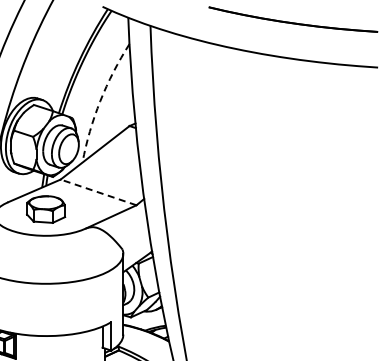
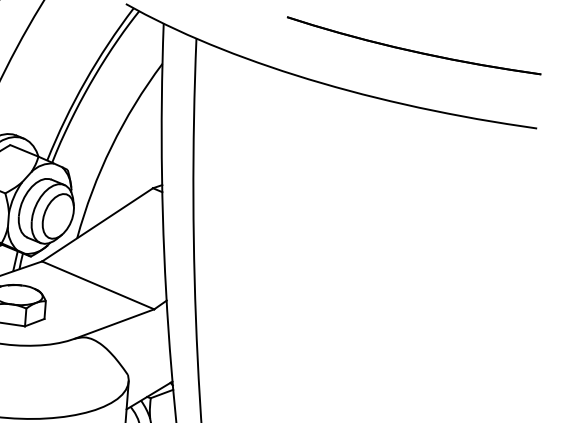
arc: (100, 101) -> (111, 147), dashed -> solid
line: (98, 192) -> (98, 285), dashed -> solid

